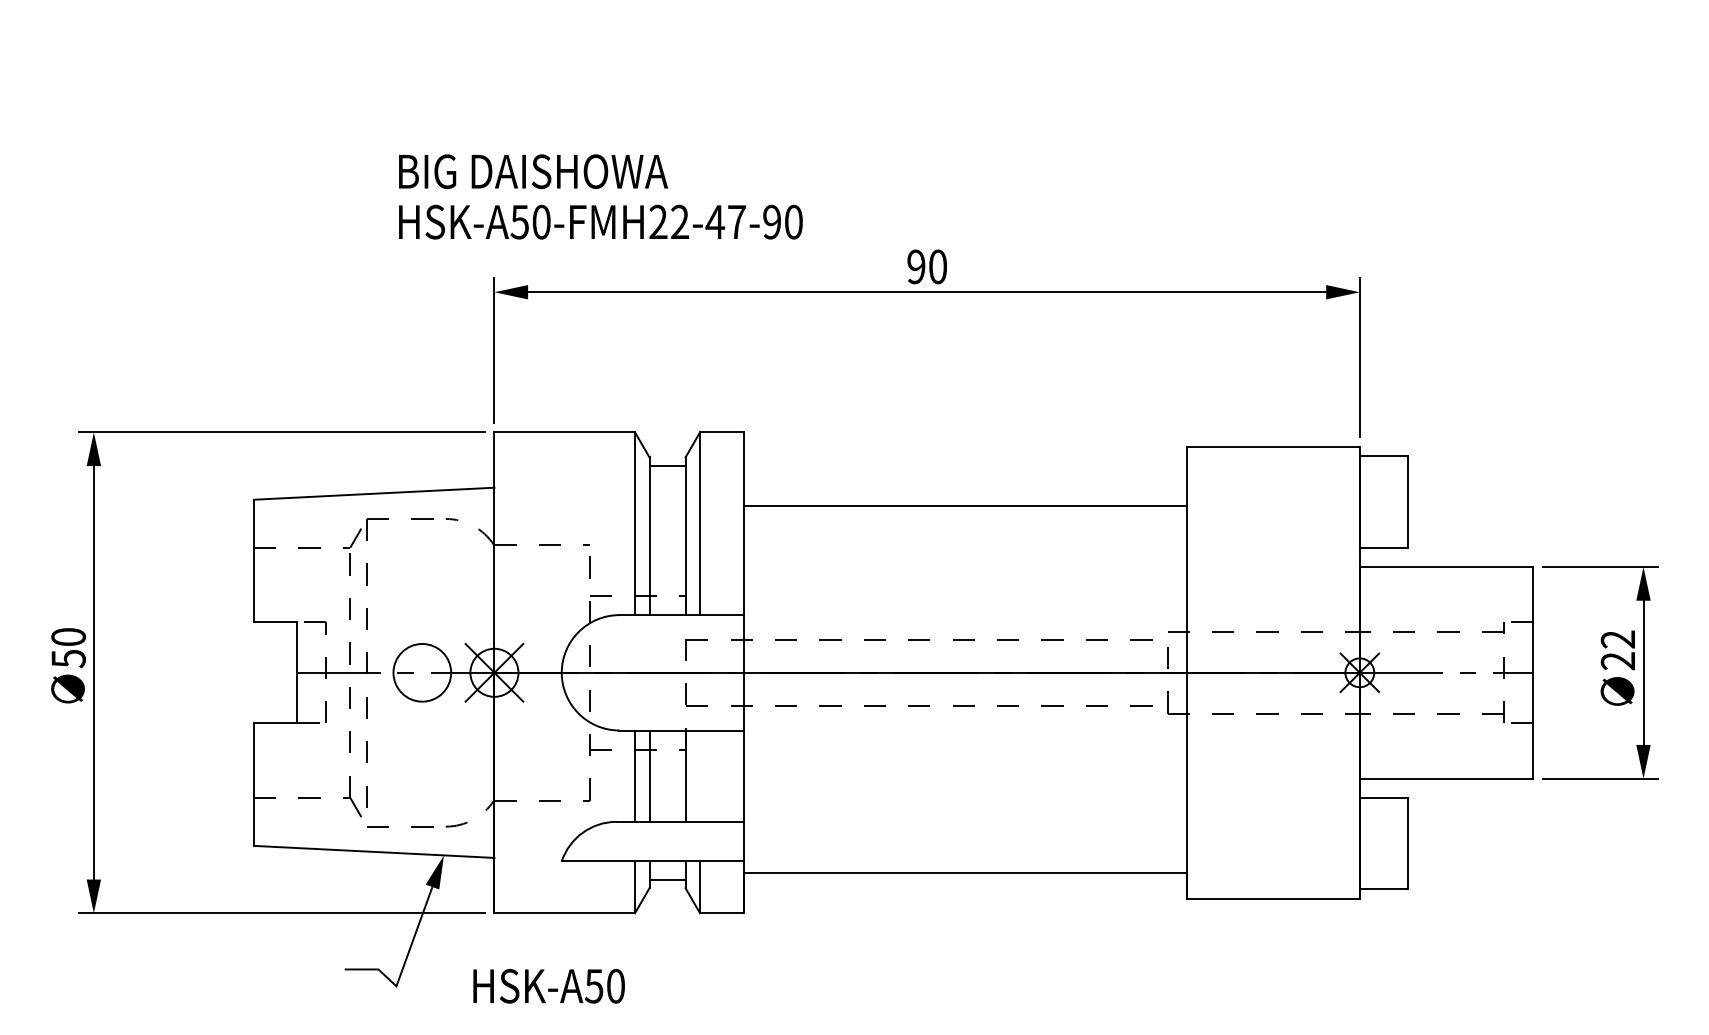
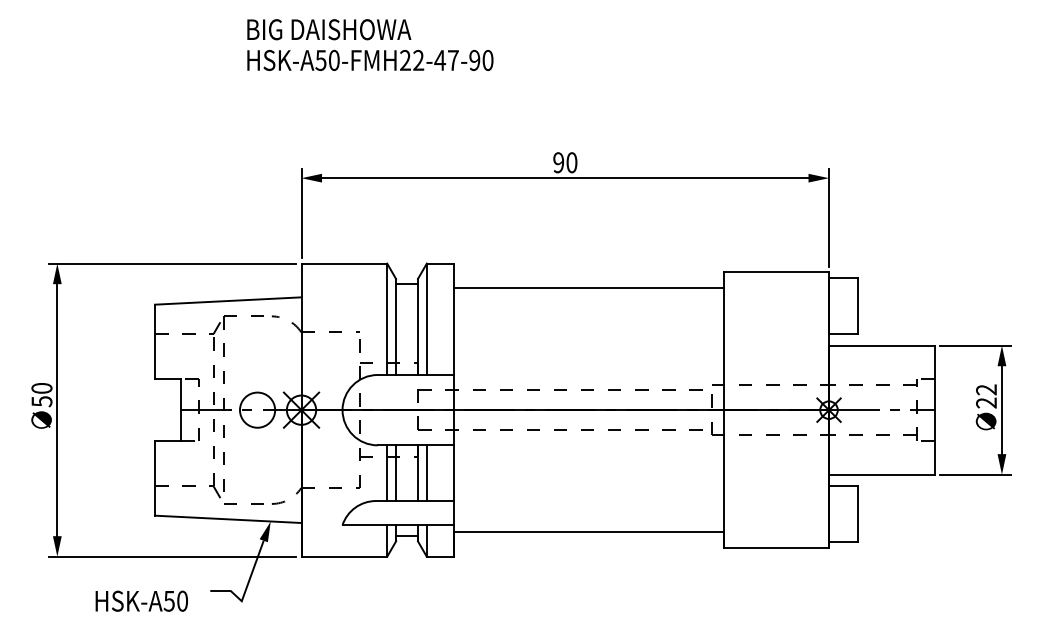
text: (601, 195) -> (370, 44), moved
line: (965, 506) -> (588, 288), moved
line: (699, 776) -> (426, 473), added
text: (548, 985) -> (141, 600), moved

